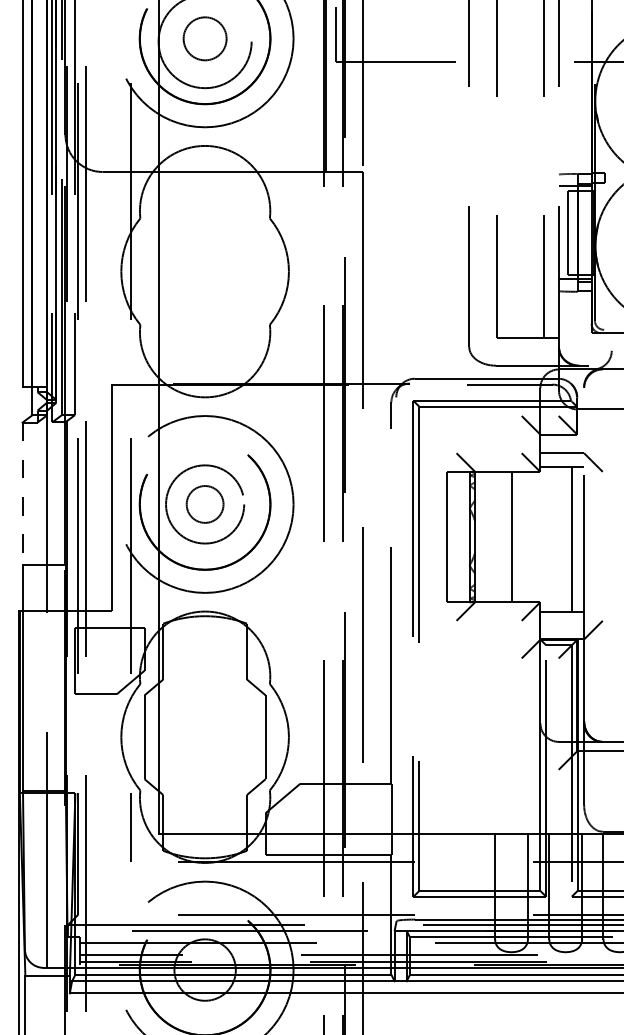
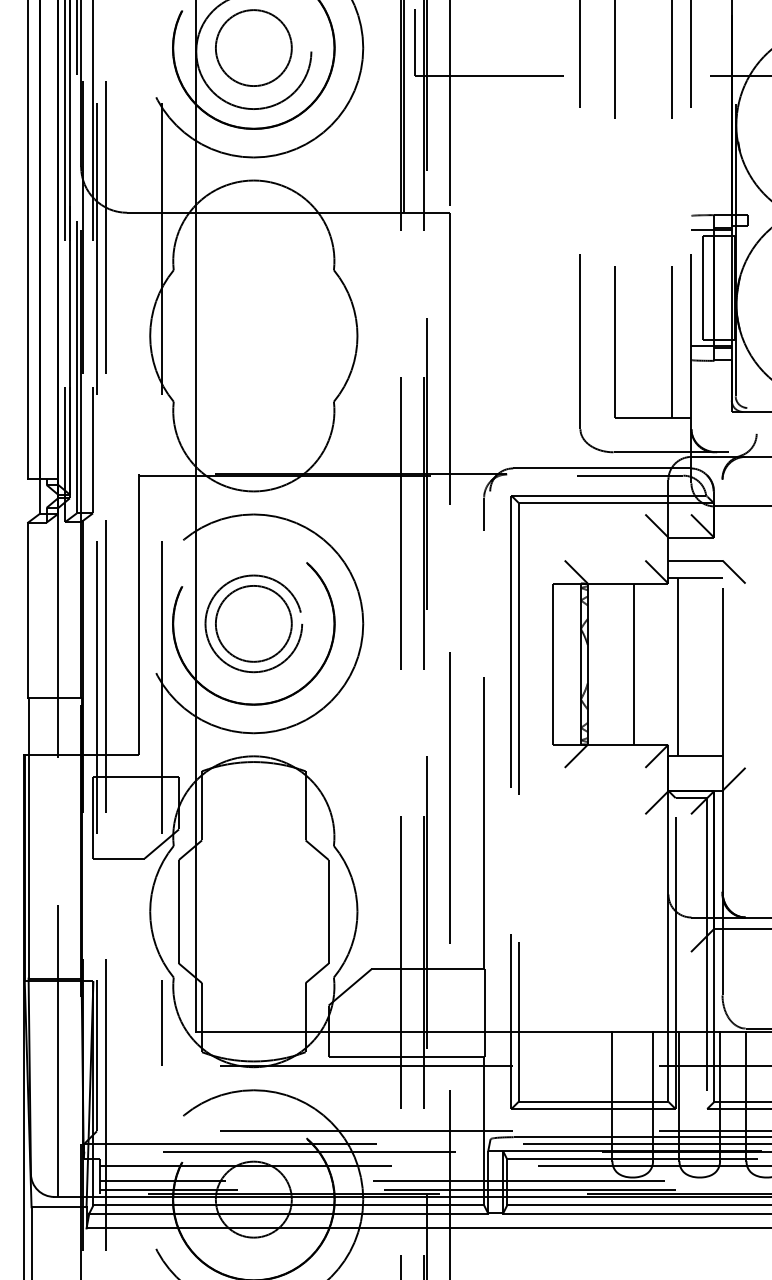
circle: (204, 38) -> (253, 47), size x1.43
line: (22, 493) -> (28, 610), dashed -> solid
circle: (204, 504) -> (253, 623), size x1.67
line: (572, 539) -> (678, 667), moved

